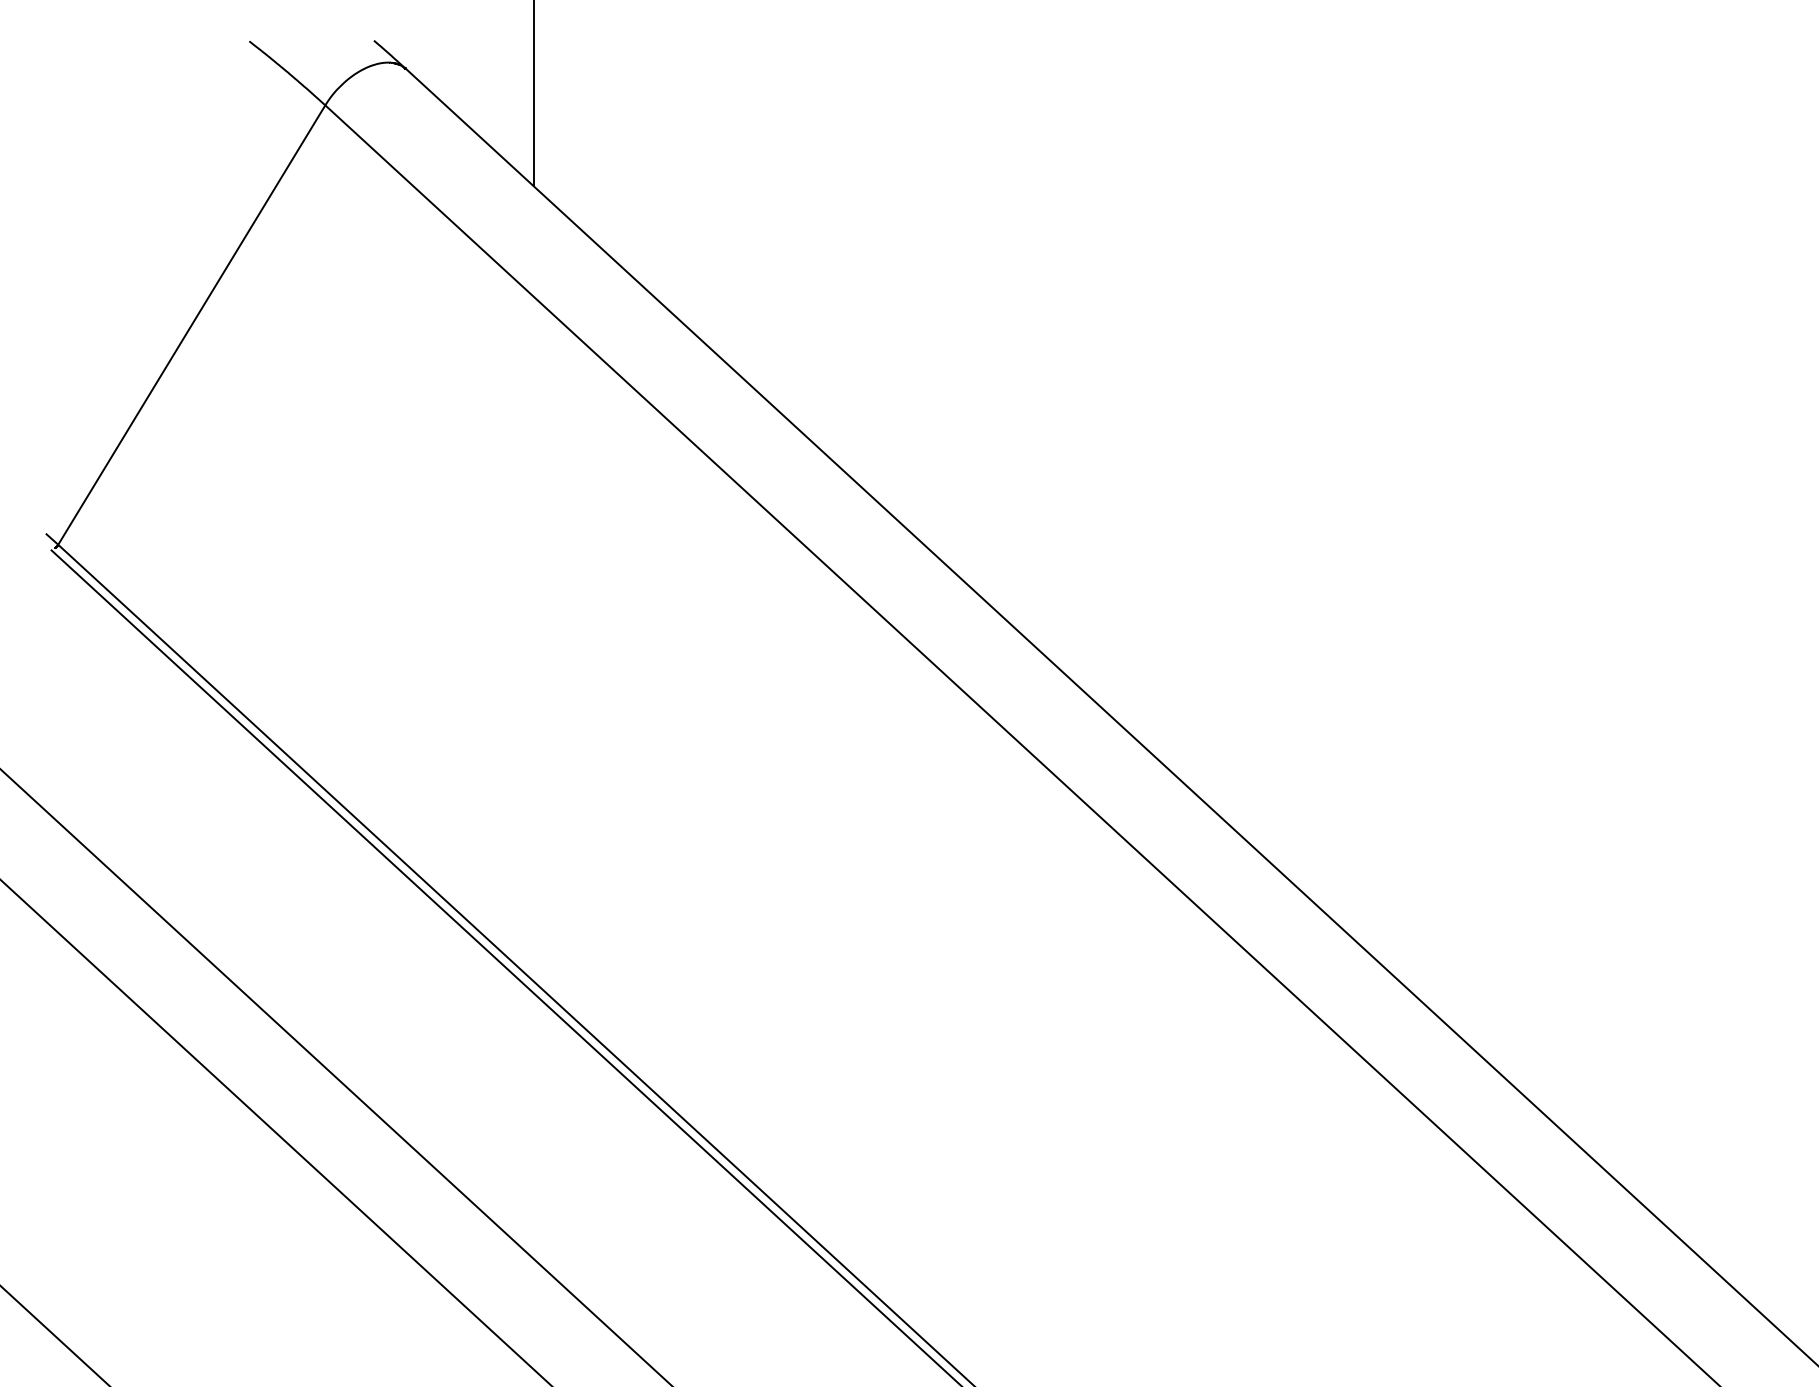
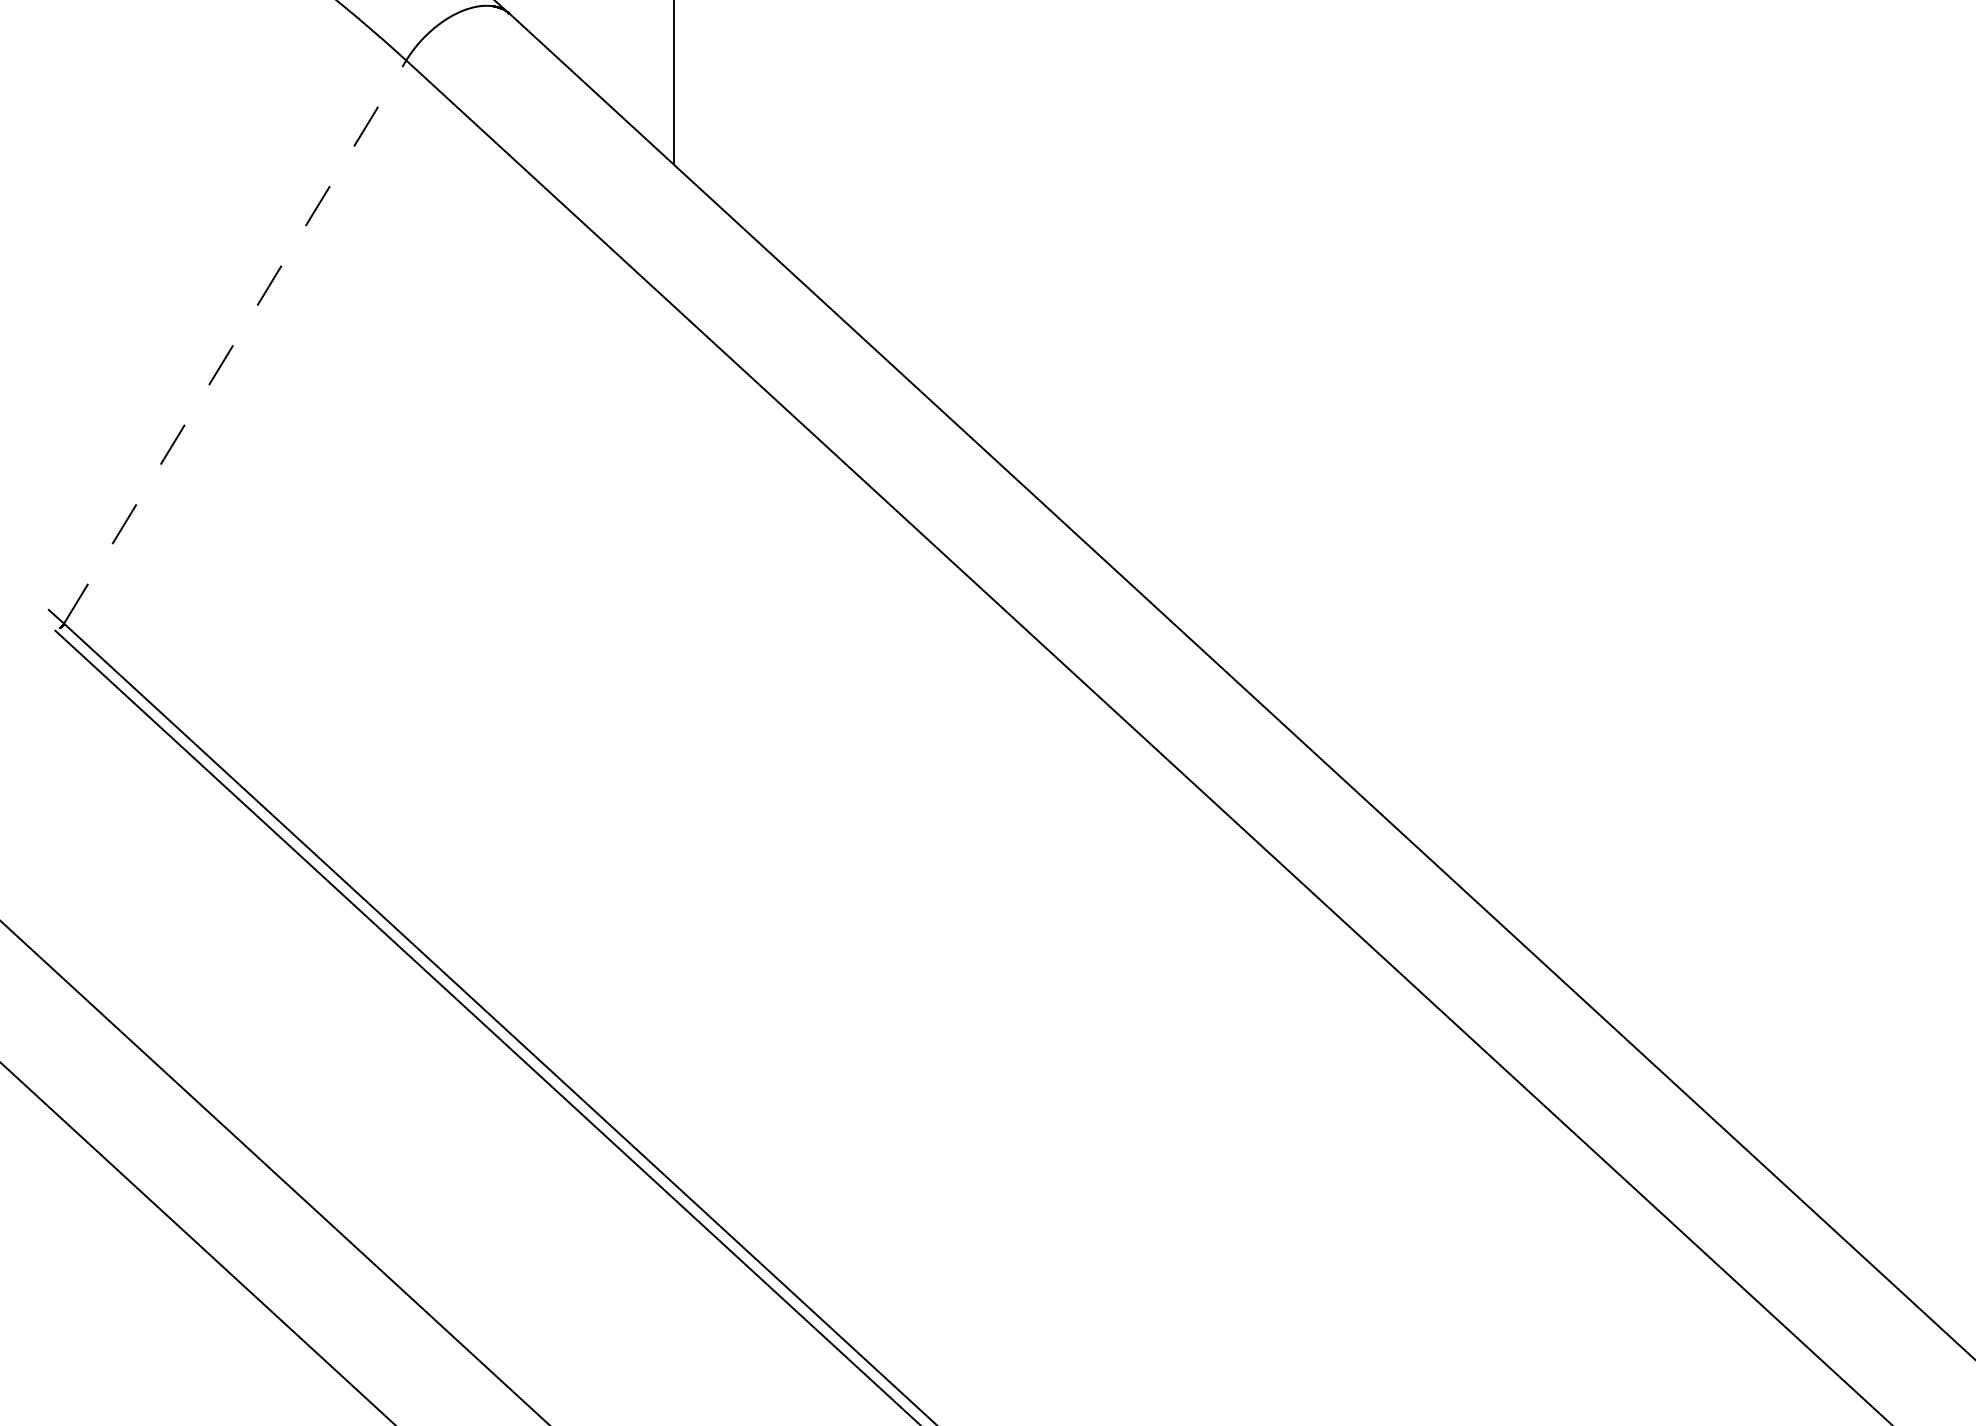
line: (192, 324) -> (236, 341), solid -> dashed

